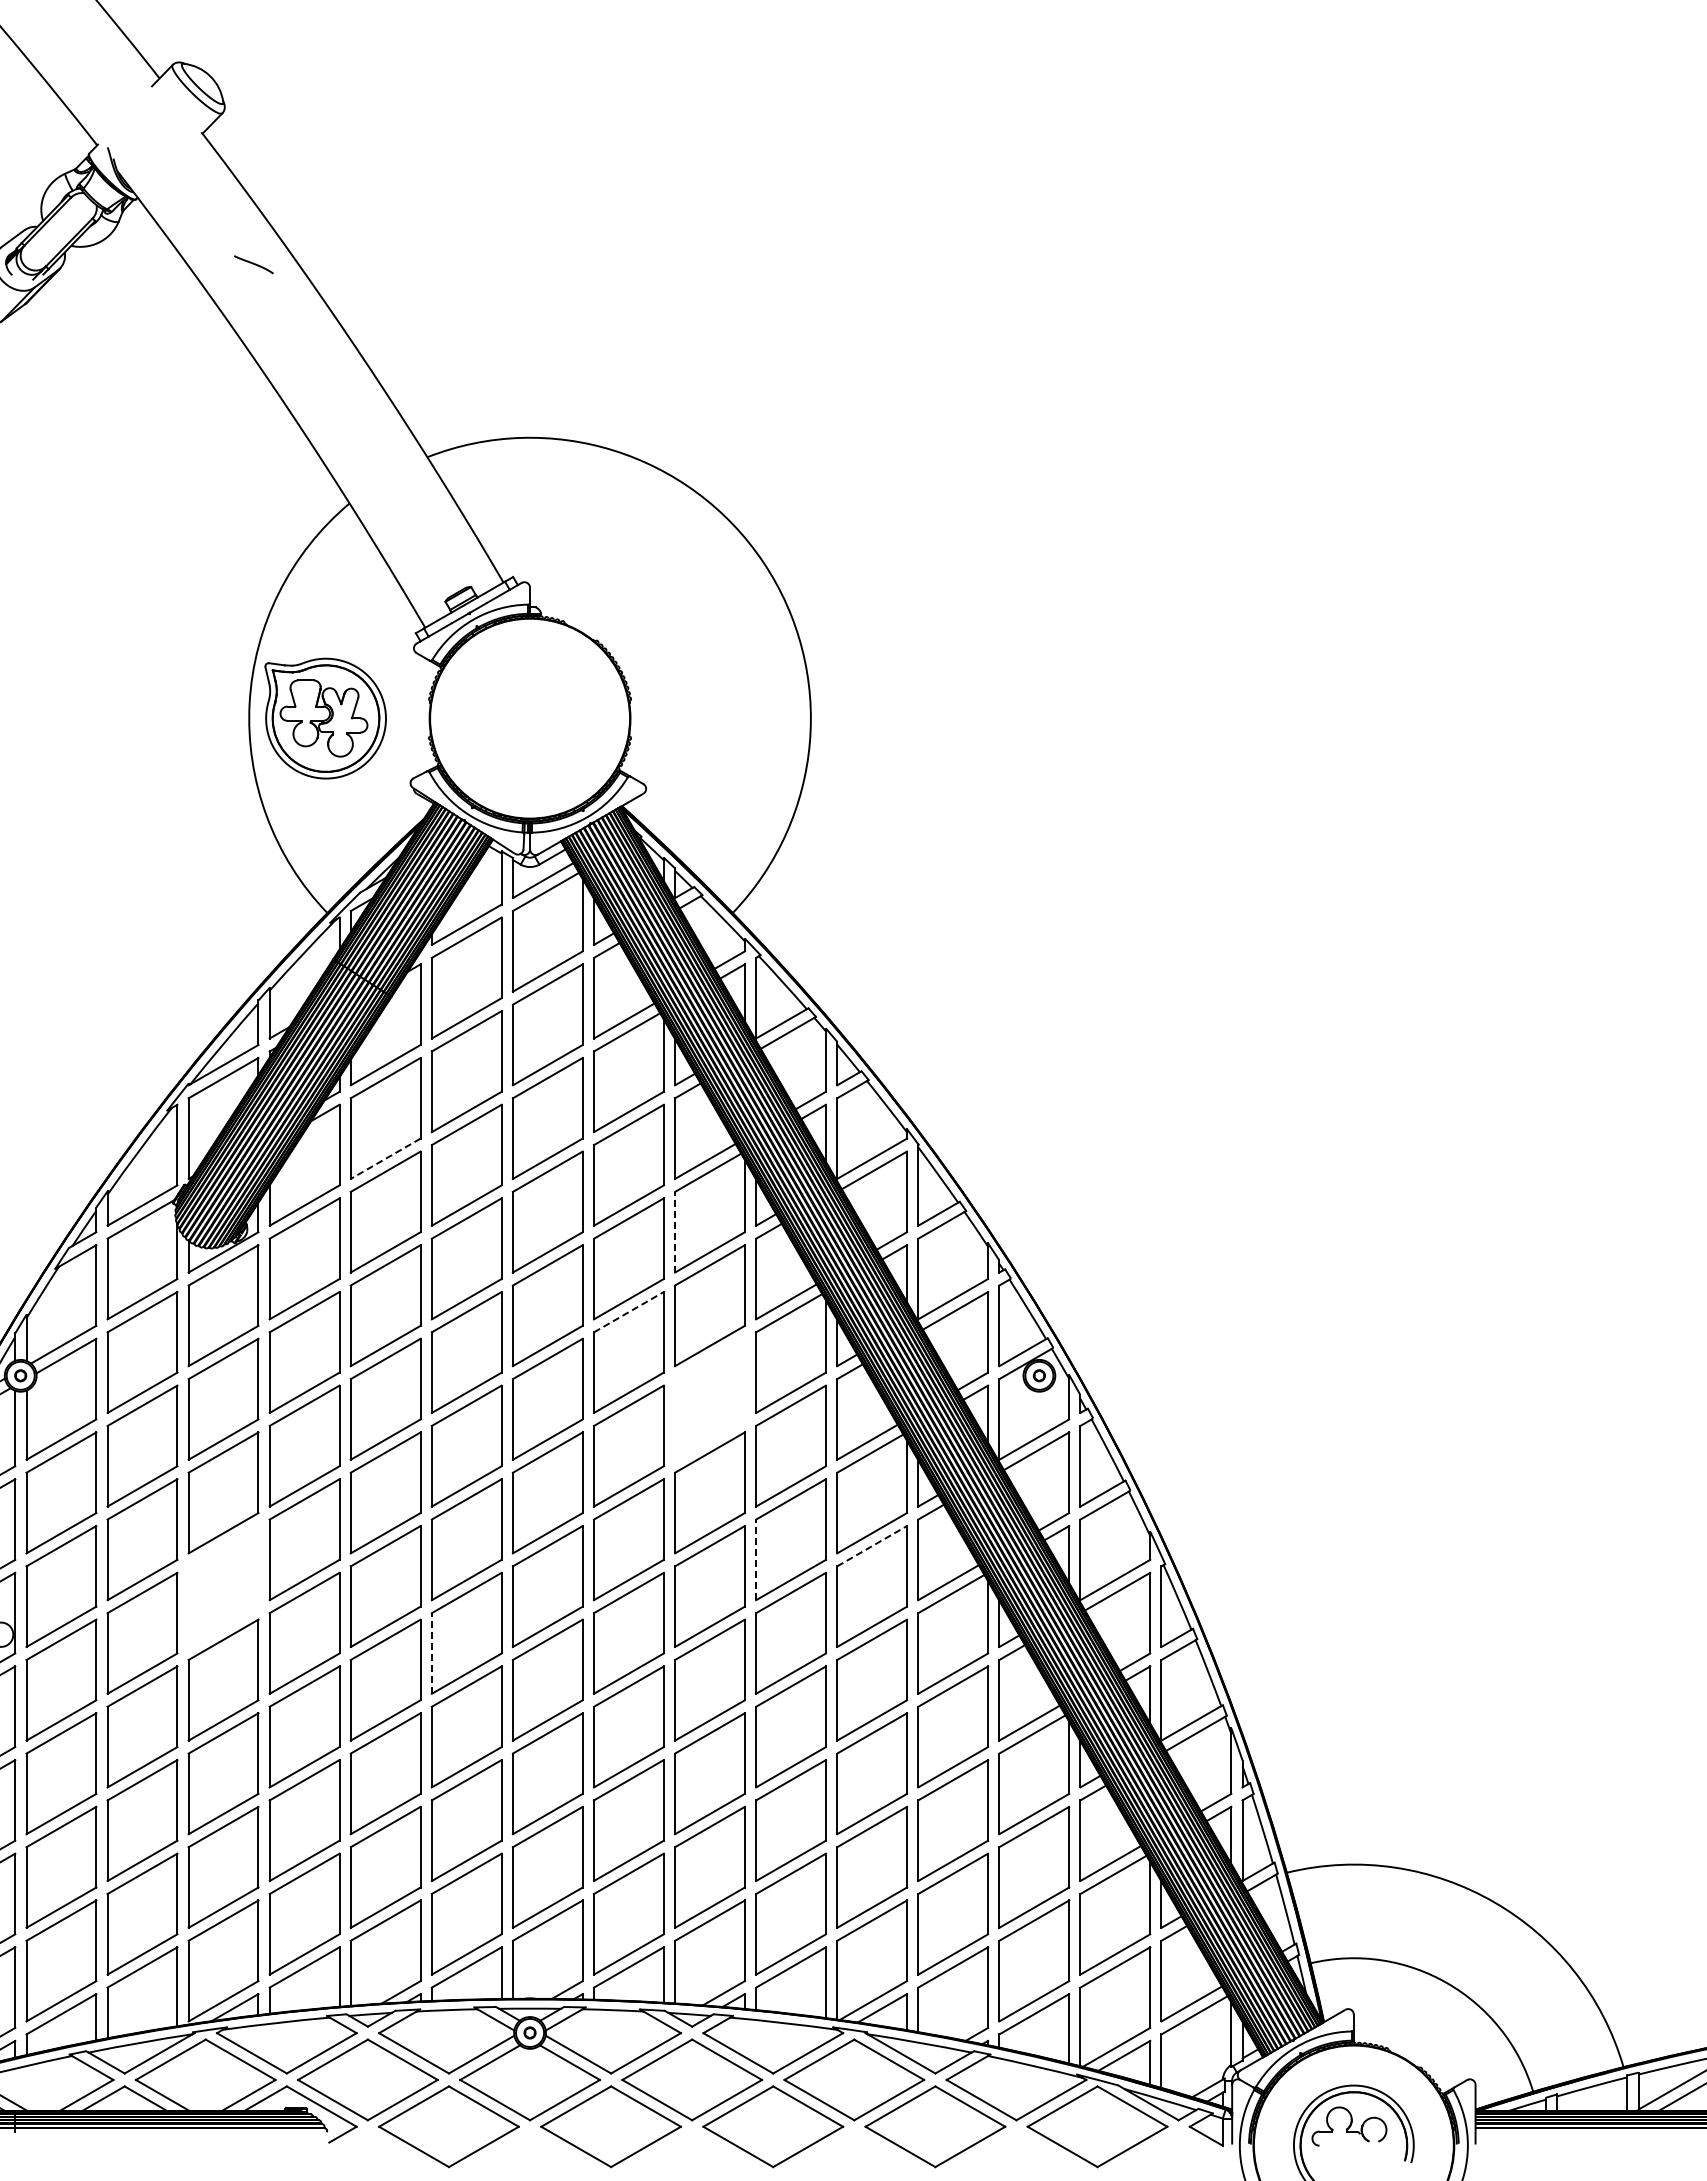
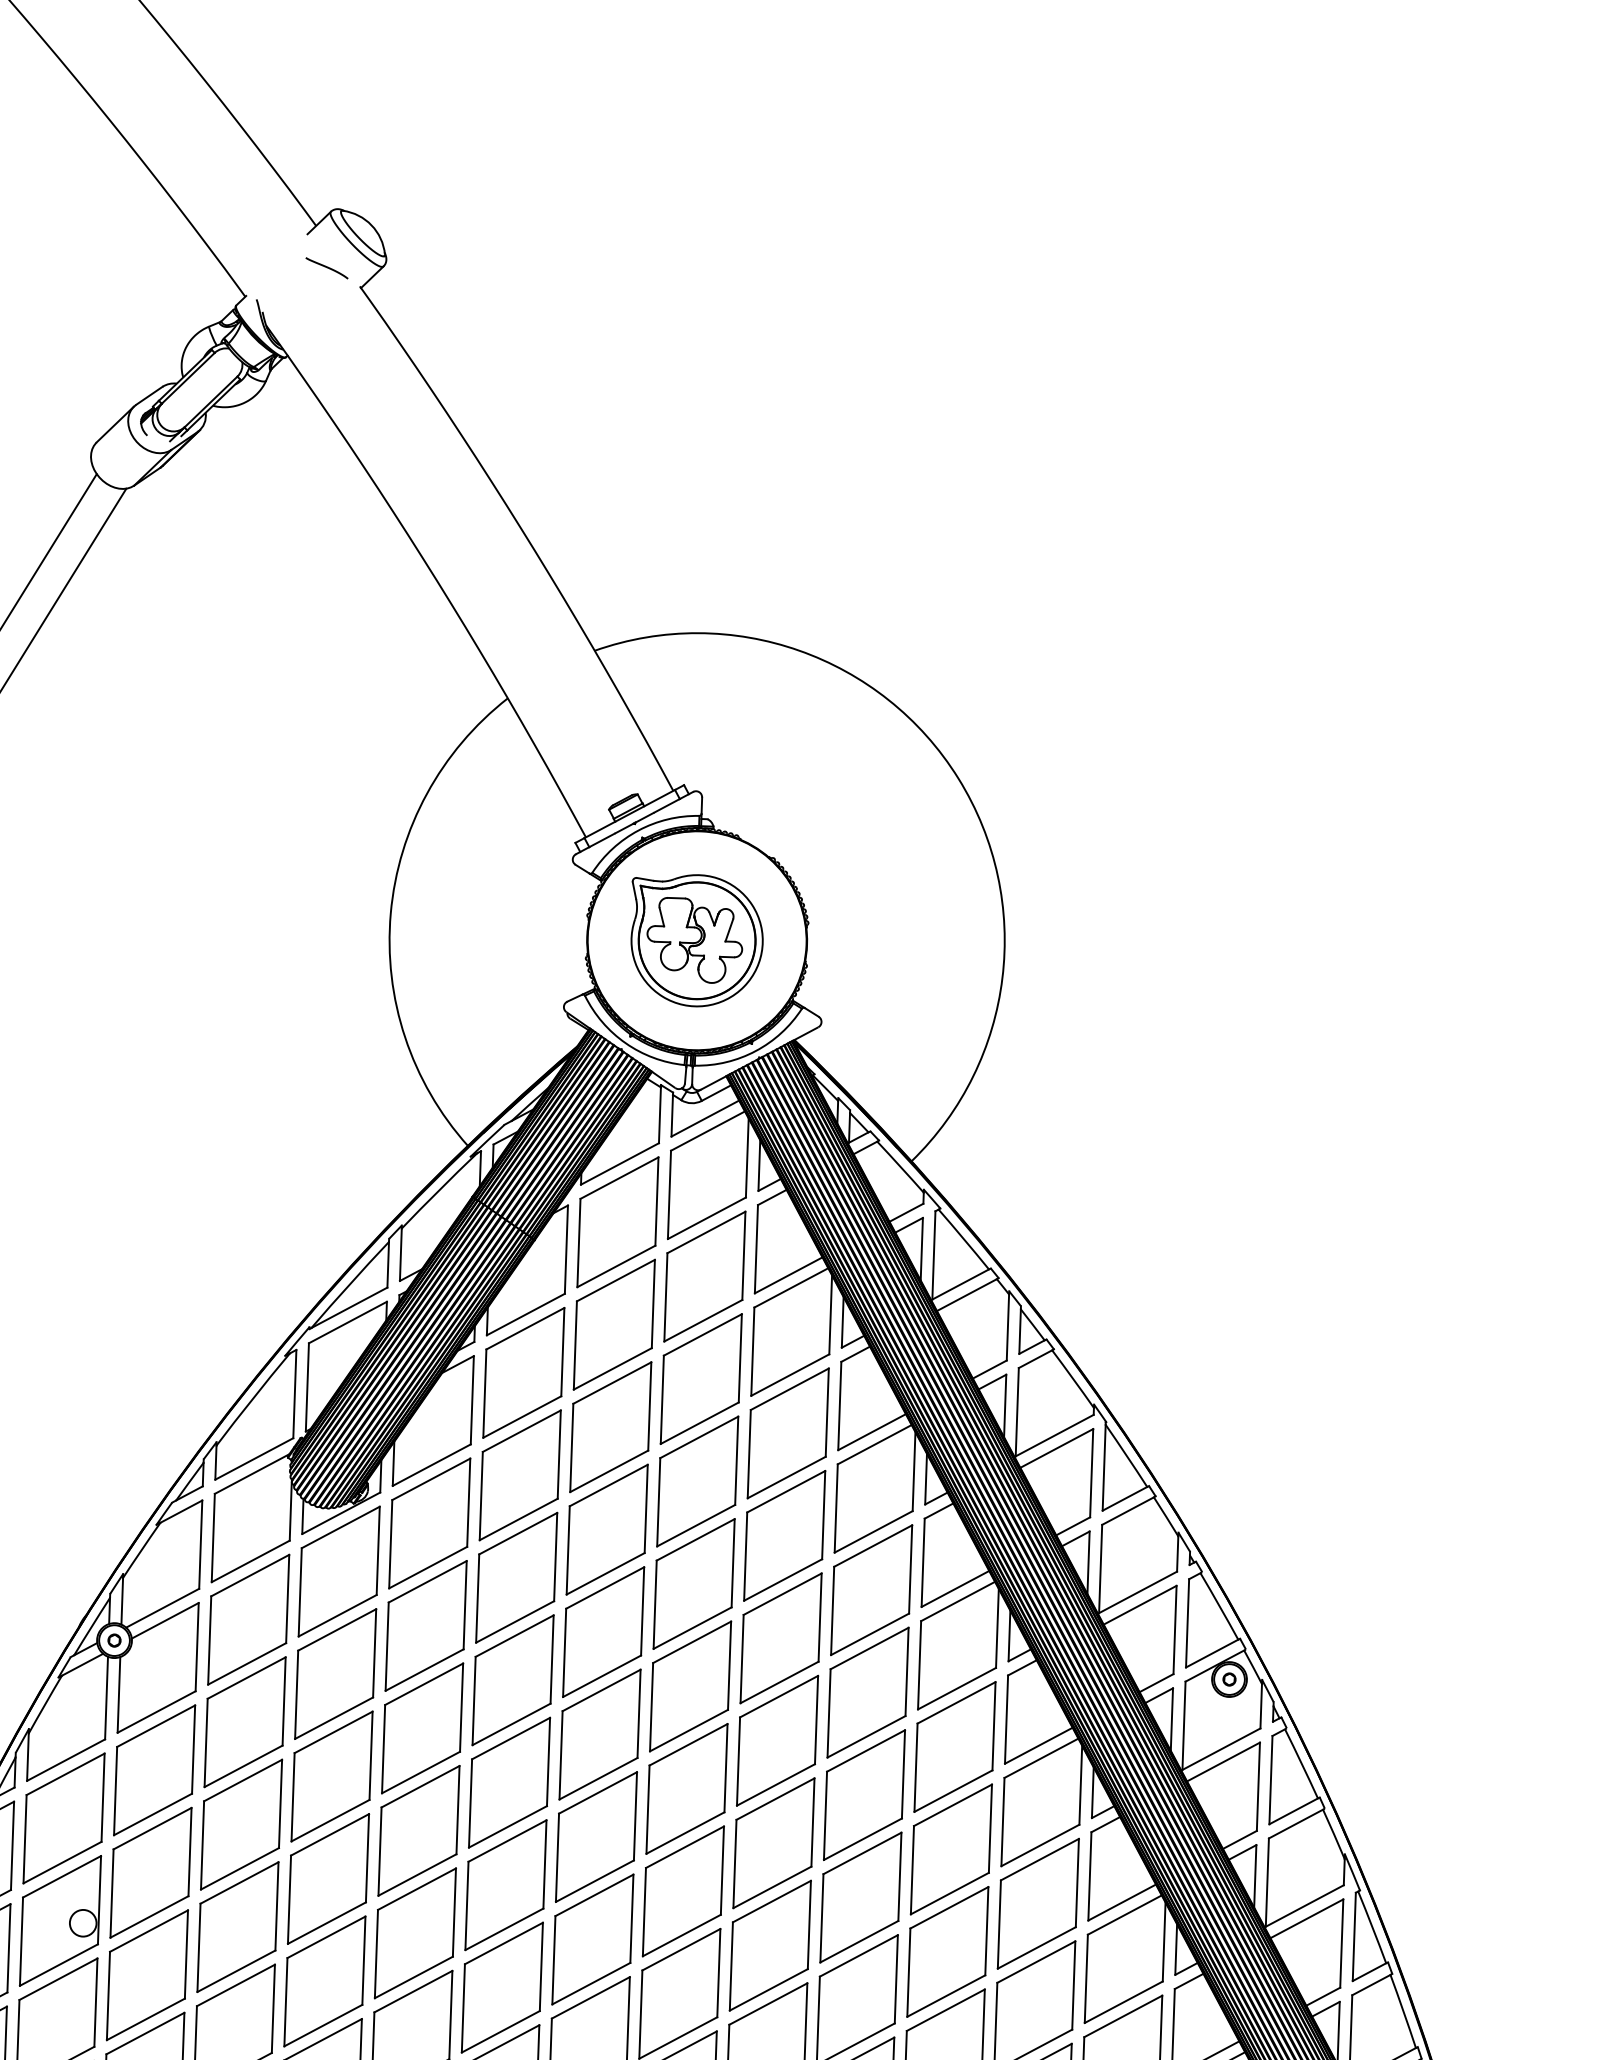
curve: (253, 264) -> (326, 267), moved
part: (325, 718) -> (696, 940), moved
line: (385, 1159) -> (522, 1417), dashed -> solid
line: (675, 1231) -> (836, 1507), dashed -> solid
line: (629, 1311) -> (783, 1593), dashed -> solid
part: (709, 1398) -> (867, 1691), added
line: (872, 1545) -> (1040, 1858), dashed -> solid
line: (756, 1559) -> (912, 1869), dashed -> solid
part: (223, 1586) -> (328, 1878), added
line: (431, 1653) -> (553, 1960), dashed -> solid

